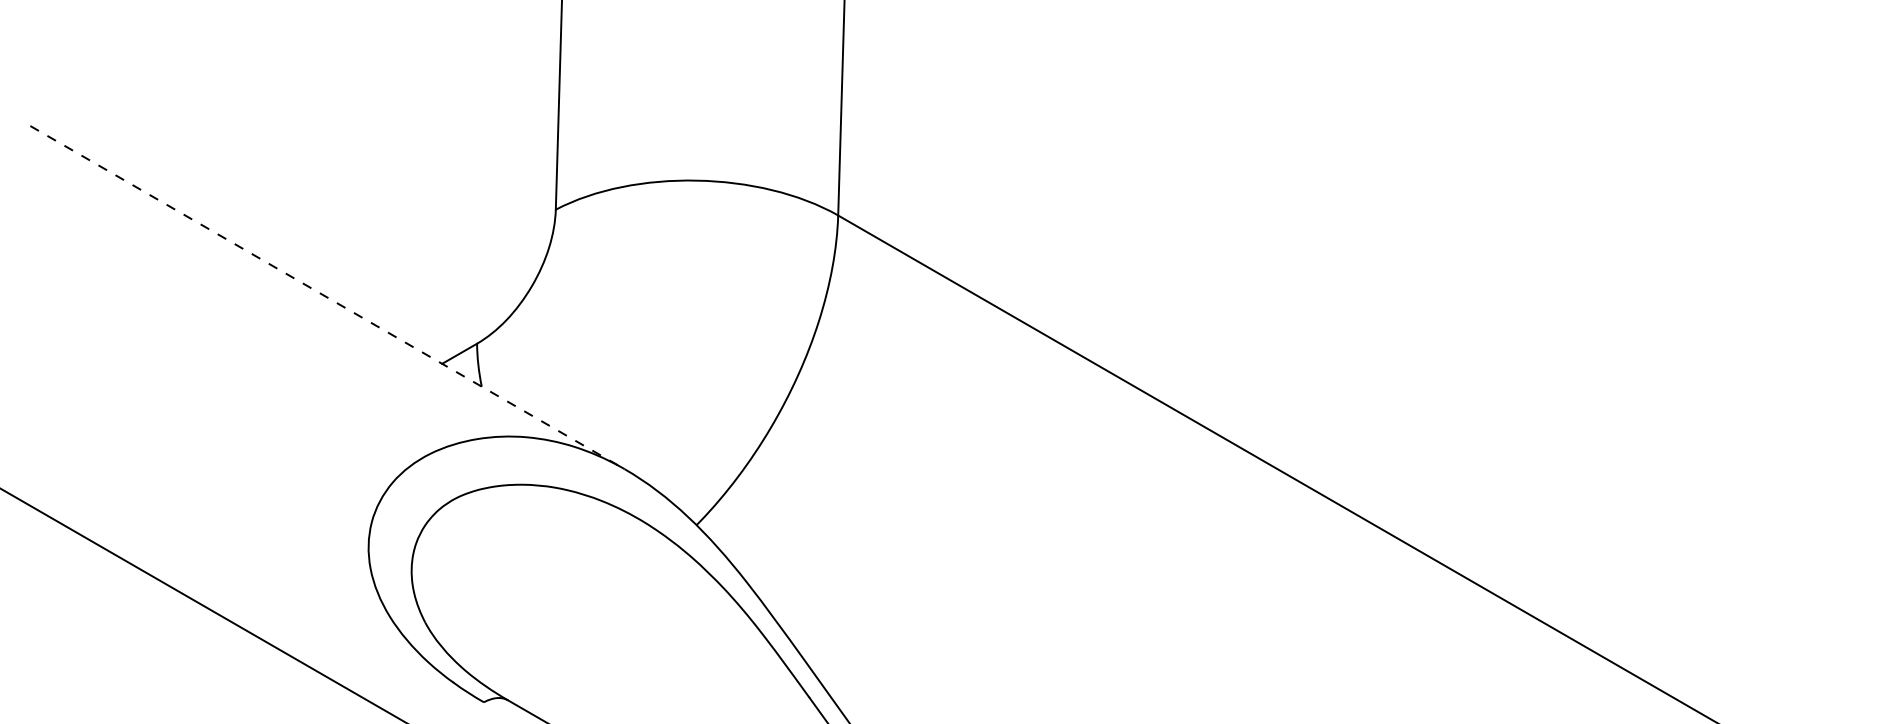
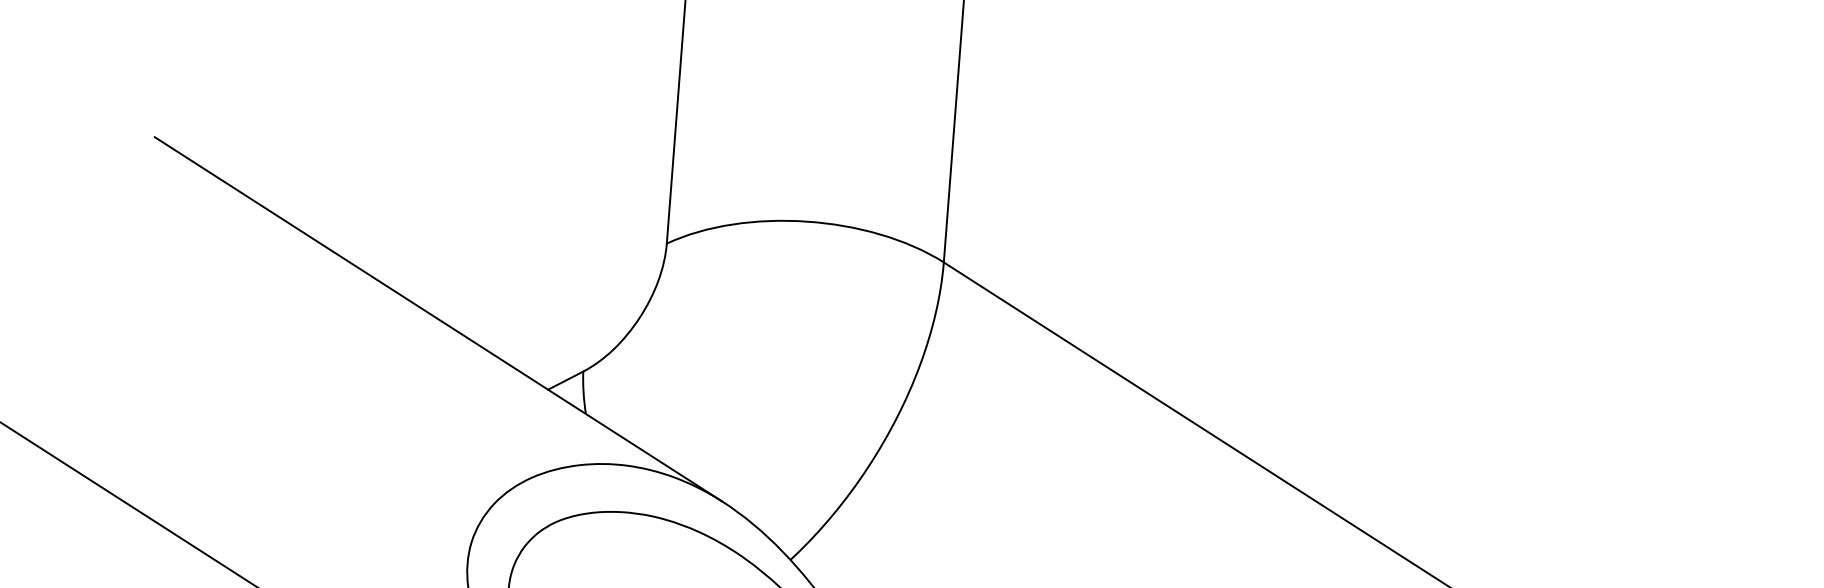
line: (327, 297) -> (438, 319), dashed -> solid

